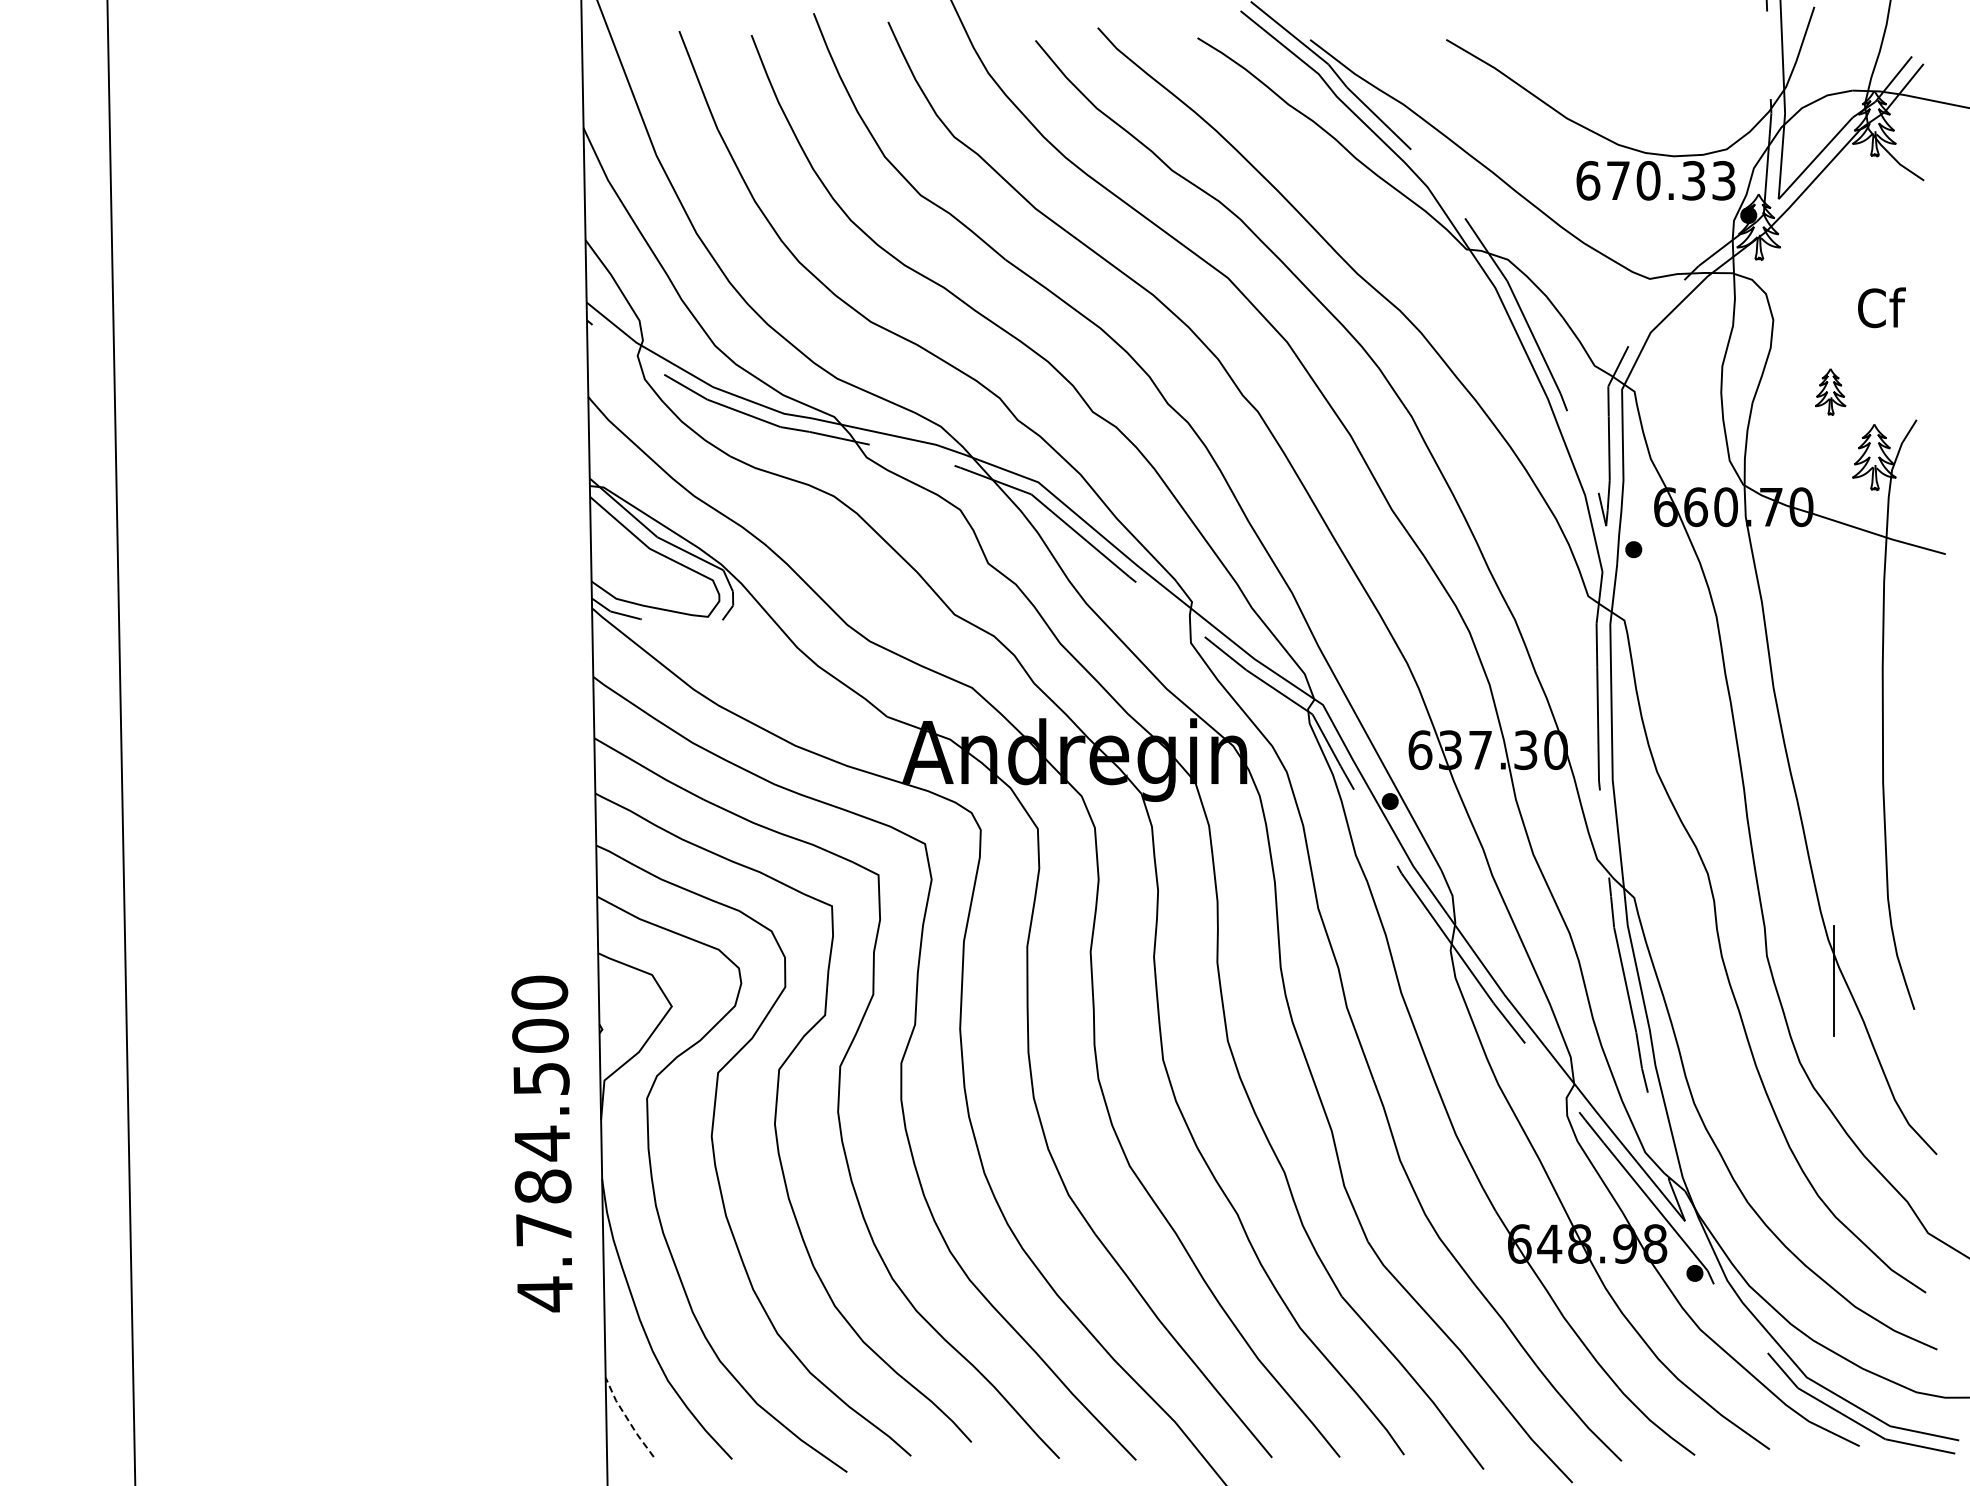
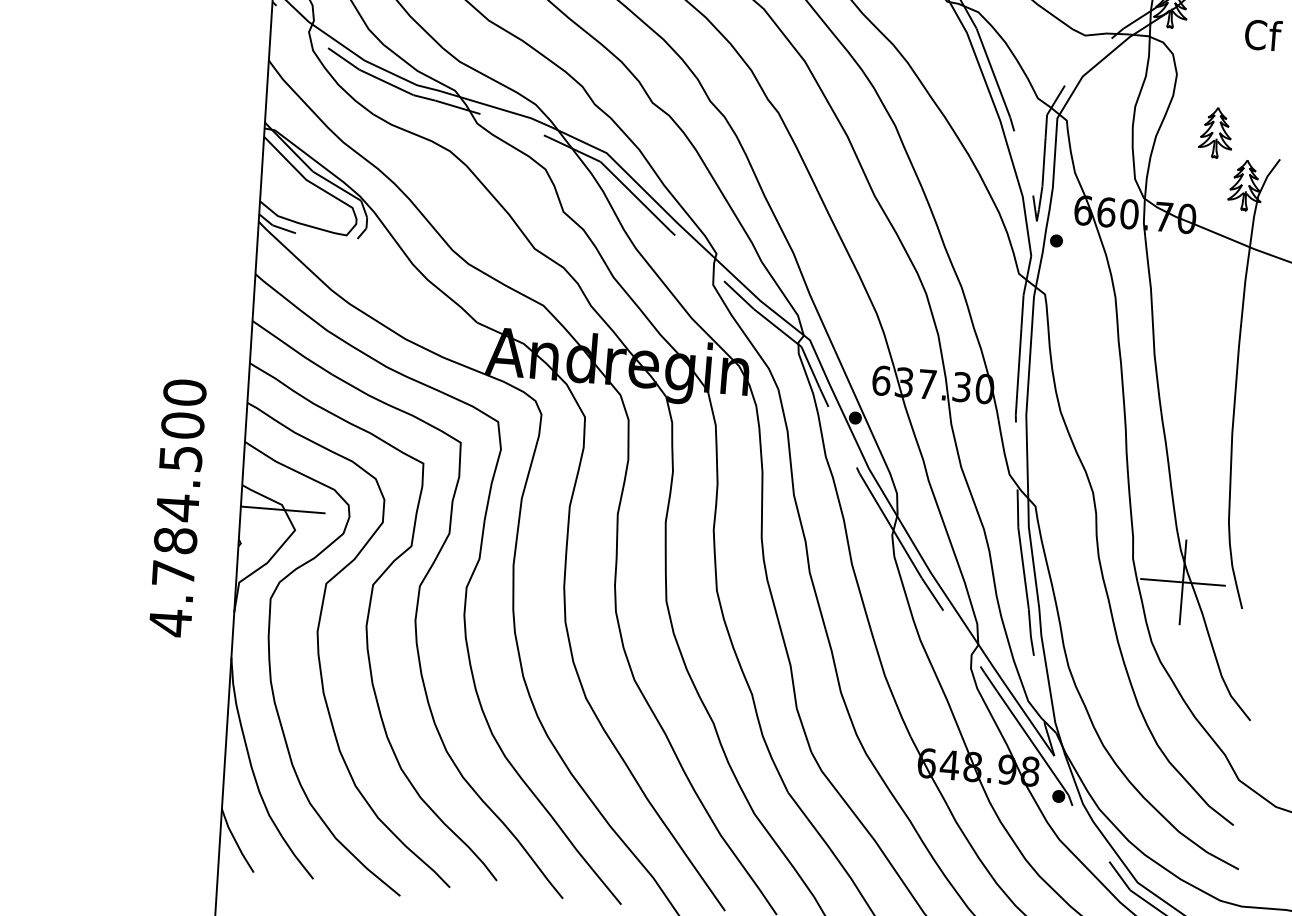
text: (1881, 307) -> (1263, 34), moved
part: (1830, 391) -> (1216, 132), size x1.43
line: (653, 981) -> (282, 510), added
line: (1834, 981) -> (1183, 582), added
text: (541, 1143) -> (177, 507), moved
line: (627, 1418) -> (236, 841), dashed -> solid

